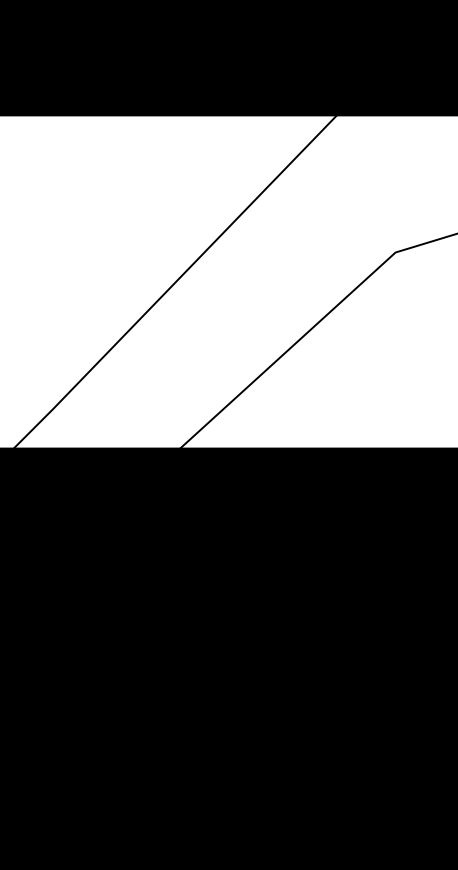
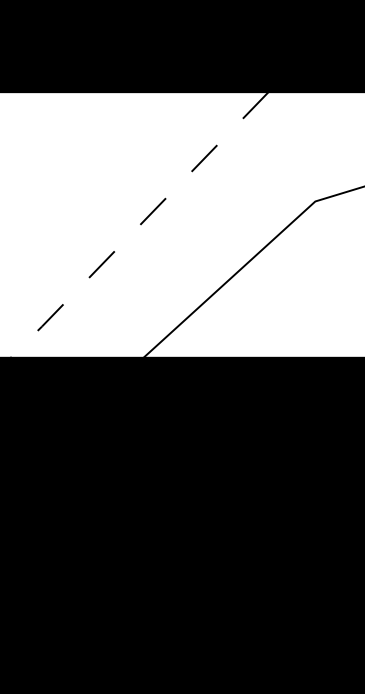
line: (175, 282) -> (139, 225), solid -> dashed

